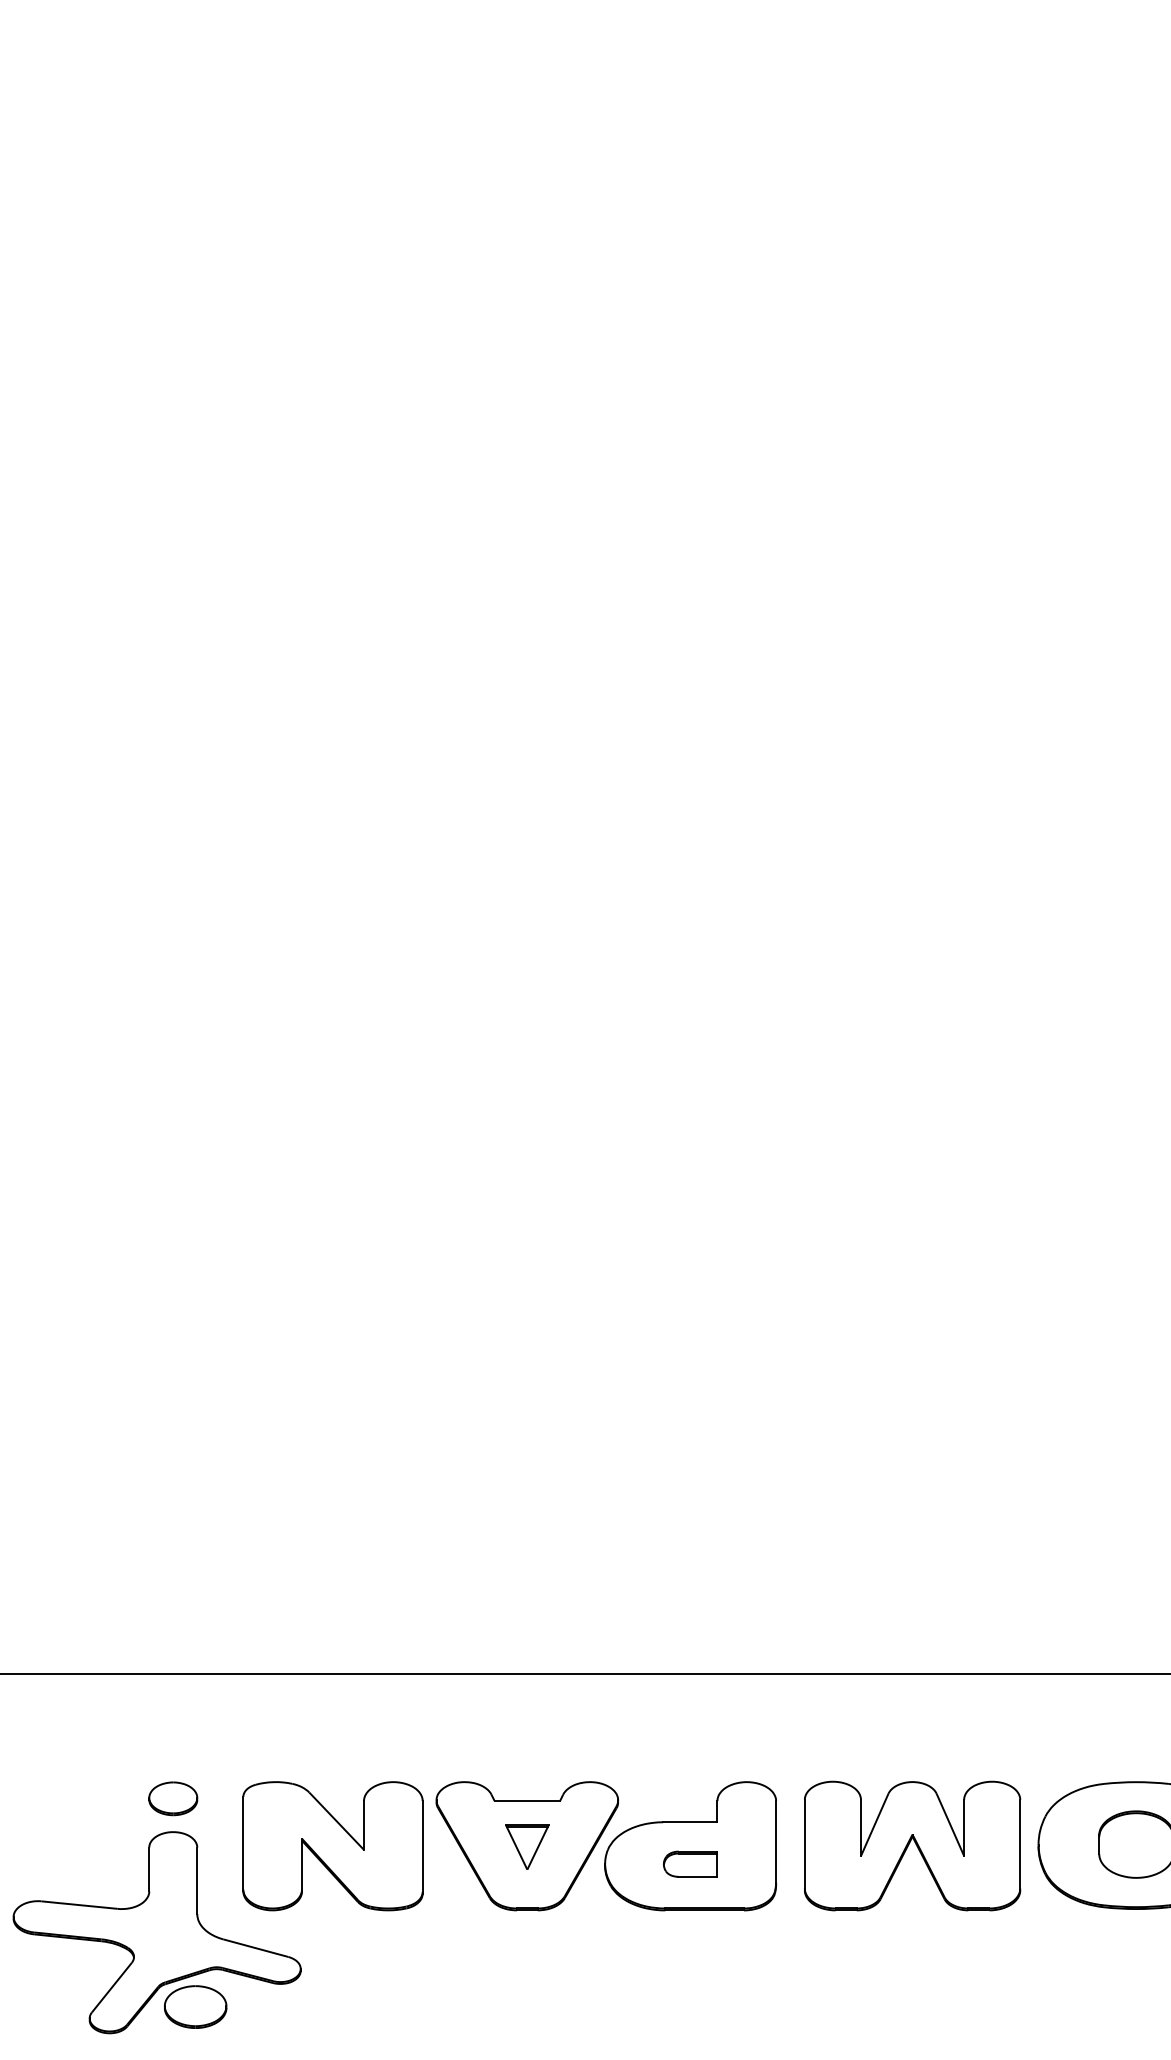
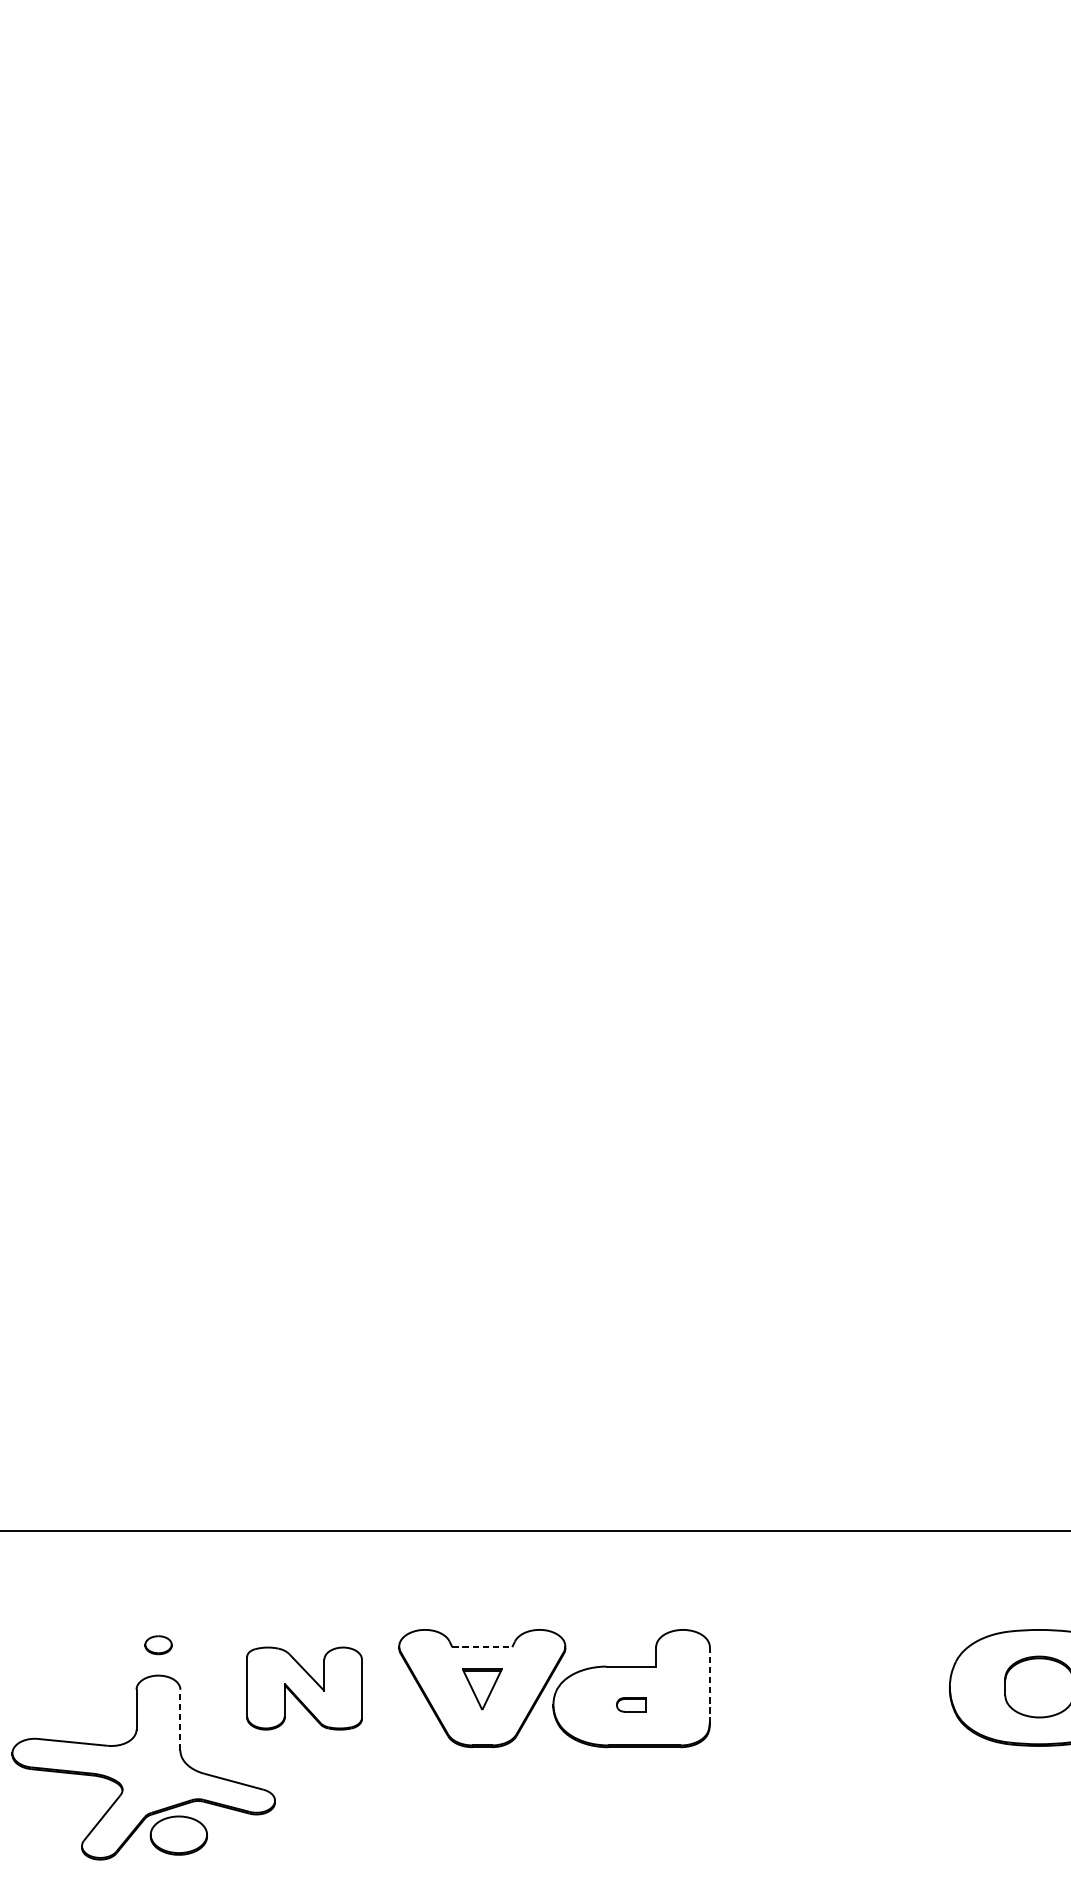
part: (173, 1798) -> (158, 1644), size x0.6
line: (527, 1801) -> (482, 1647), solid -> dashed
line: (776, 1842) -> (710, 1685), solid -> dashed
part: (912, 1845) -> (834, 1687), removed
part: (332, 1846) -> (304, 1688), size x0.7
part: (690, 1863) -> (631, 1704), size x0.6
line: (197, 1880) -> (180, 1719), solid -> dashed

